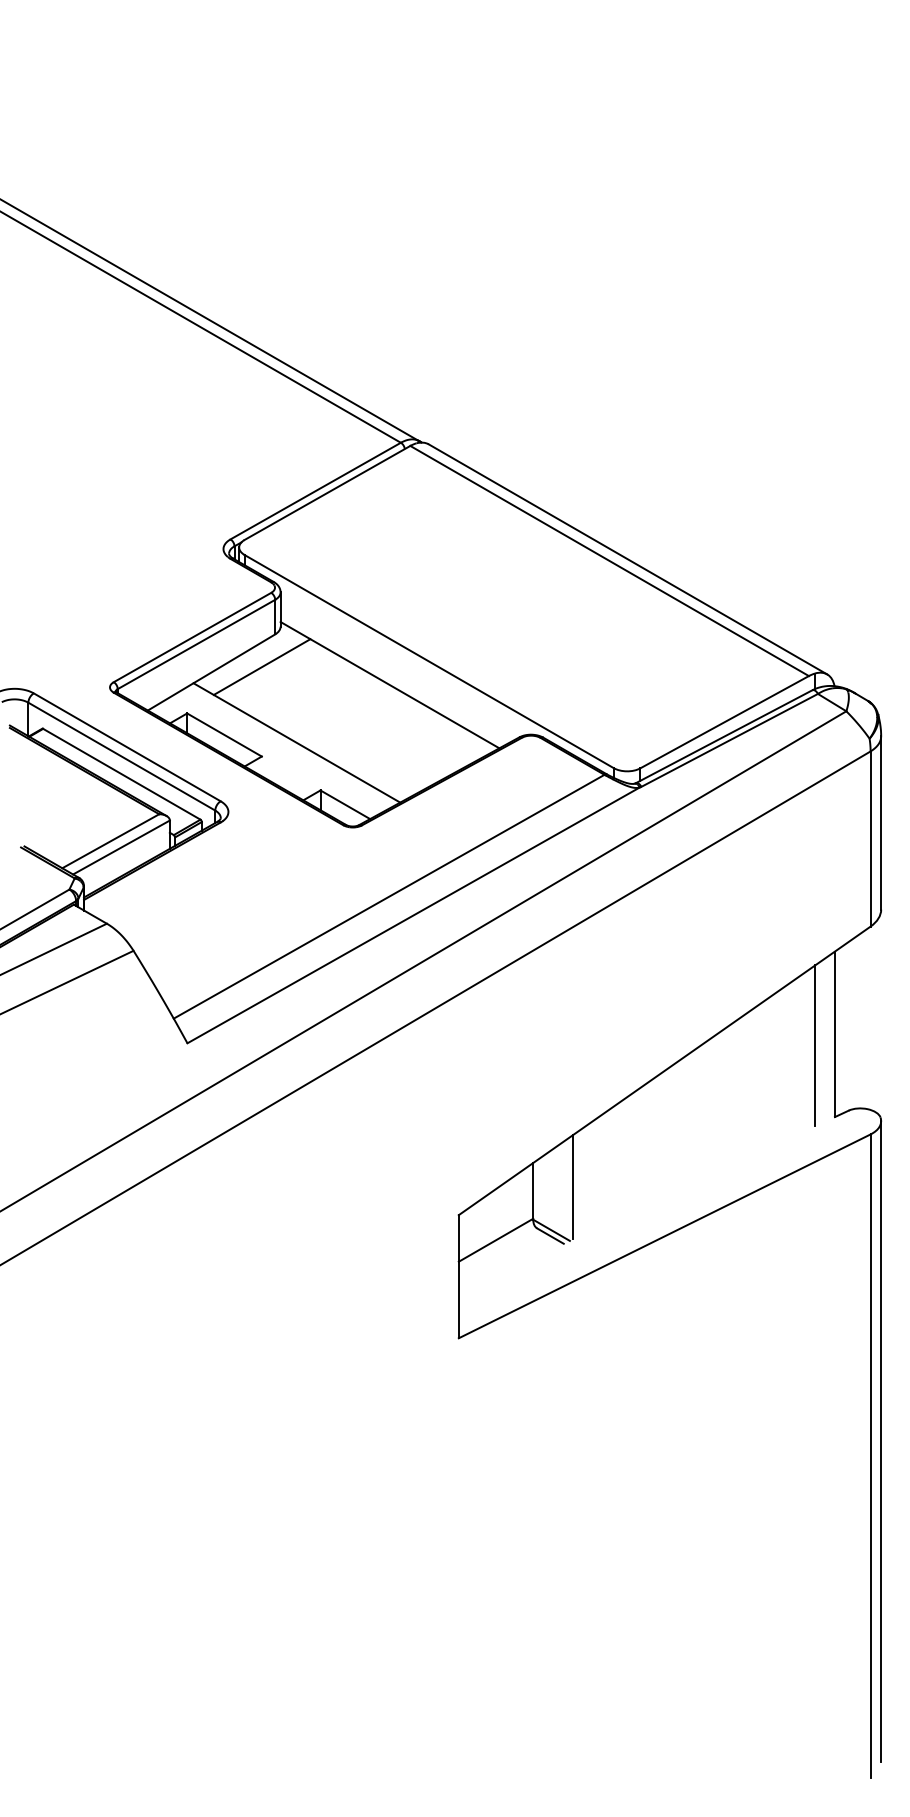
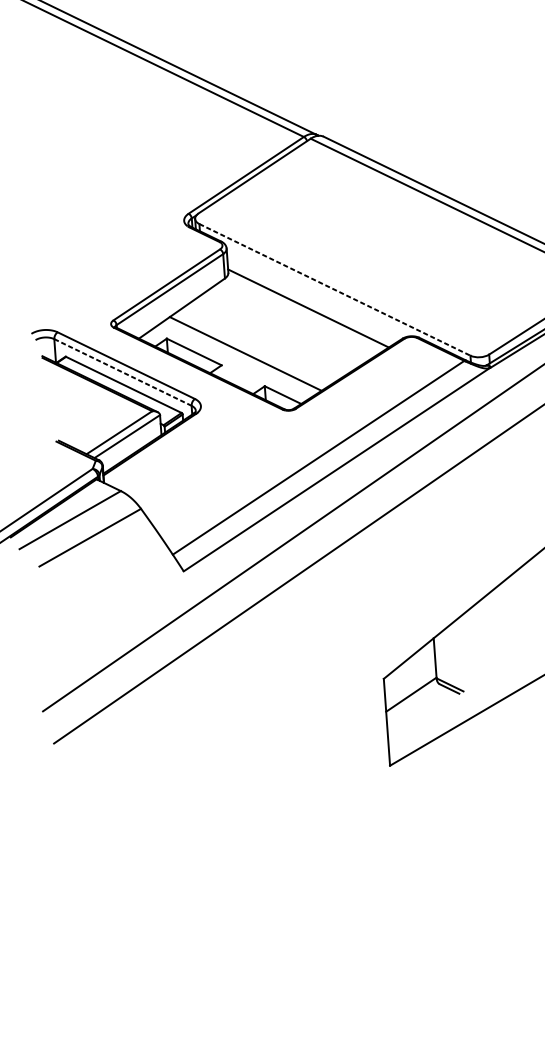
line: (429, 661) -> (335, 289), solid -> dashed
line: (261, 666) -> (216, 301), removed
line: (121, 756) -> (122, 372), solid -> dashed
line: (573, 1187) -> (463, 653), removed

